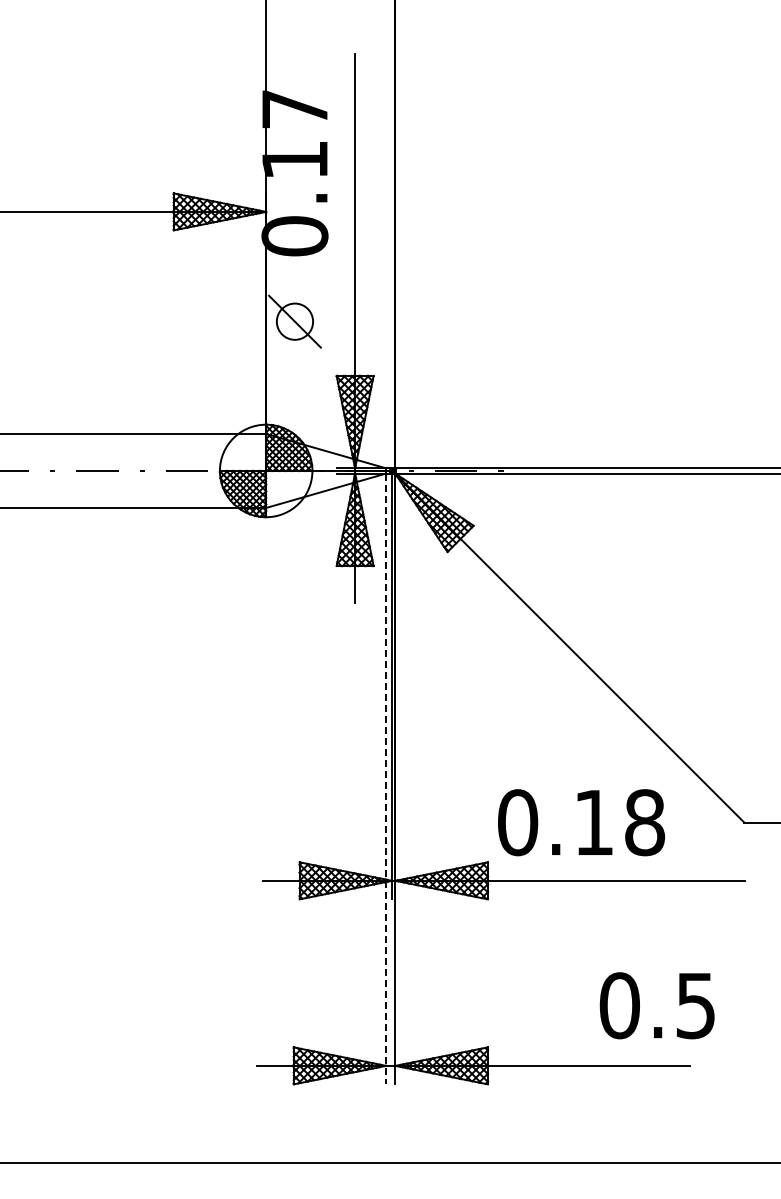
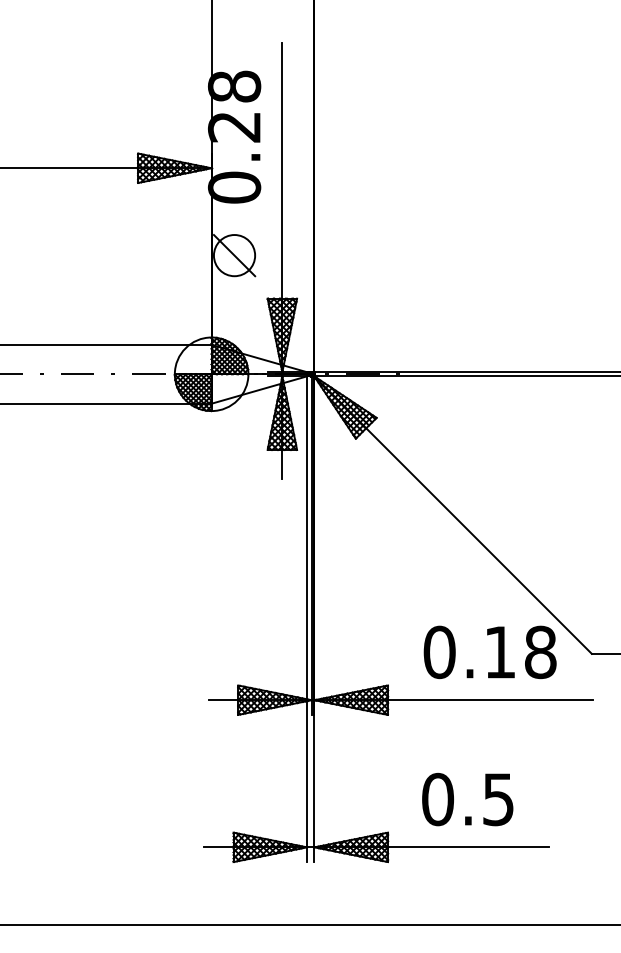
text: (294, 134) -> (234, 106), 0.17 -> 0.28
circle: (294, 321) -> (234, 255), size x1.43
line: (386, 779) -> (307, 619), dashed -> solid
text: (581, 822) -> (490, 652), moved
text: (656, 1005) -> (467, 799), moved

